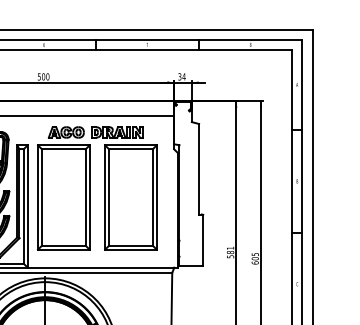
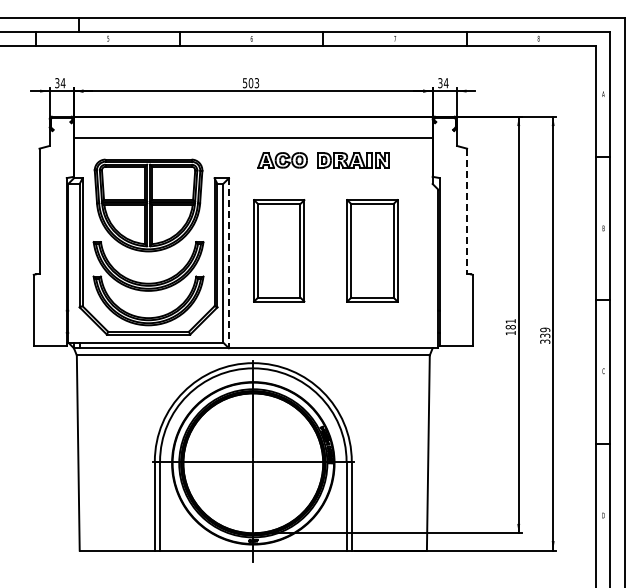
text: (47, 77) -> (256, 83), 500 -> 503
line: (199, 169) -> (467, 211), solid -> dashed
part: (64, 197) -> (279, 250), size x0.7
part: (131, 197) -> (372, 250), size x0.7
line: (27, 206) -> (228, 263), solid -> dashed
text: (230, 257) -> (510, 333), 581 -> 181
text: (255, 258) -> (545, 335), 605 -> 339

